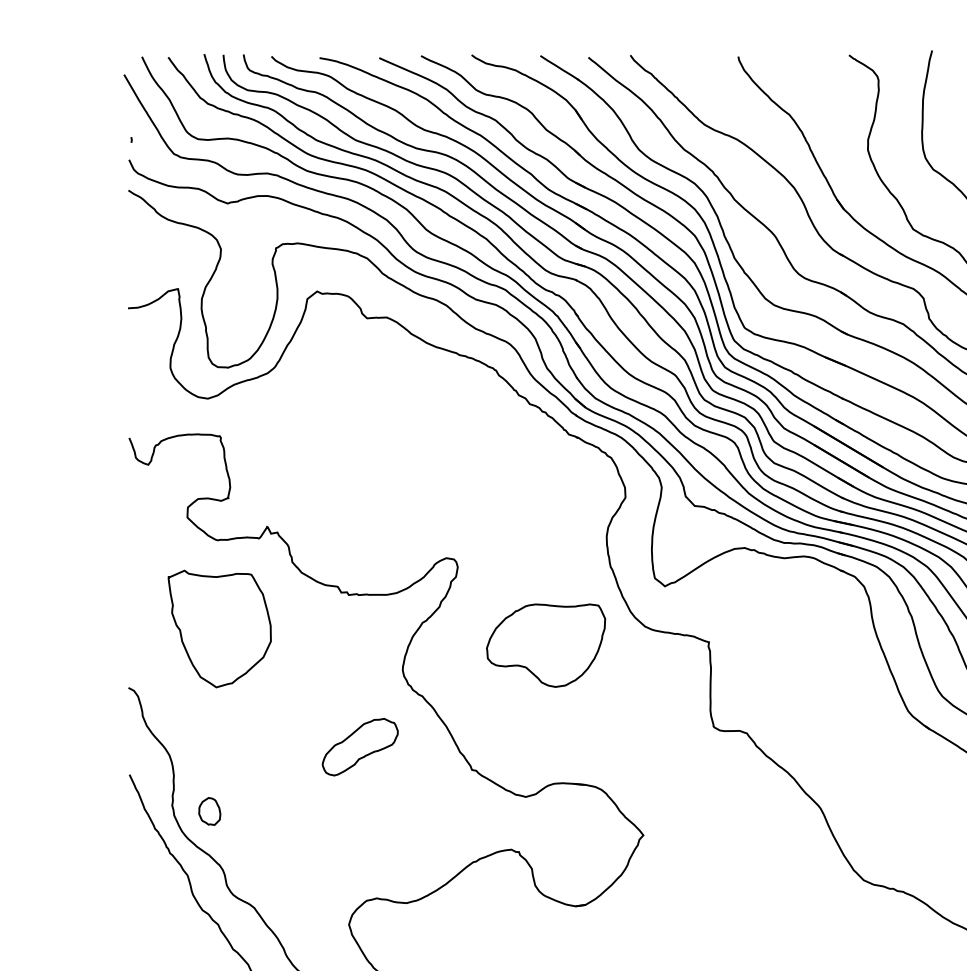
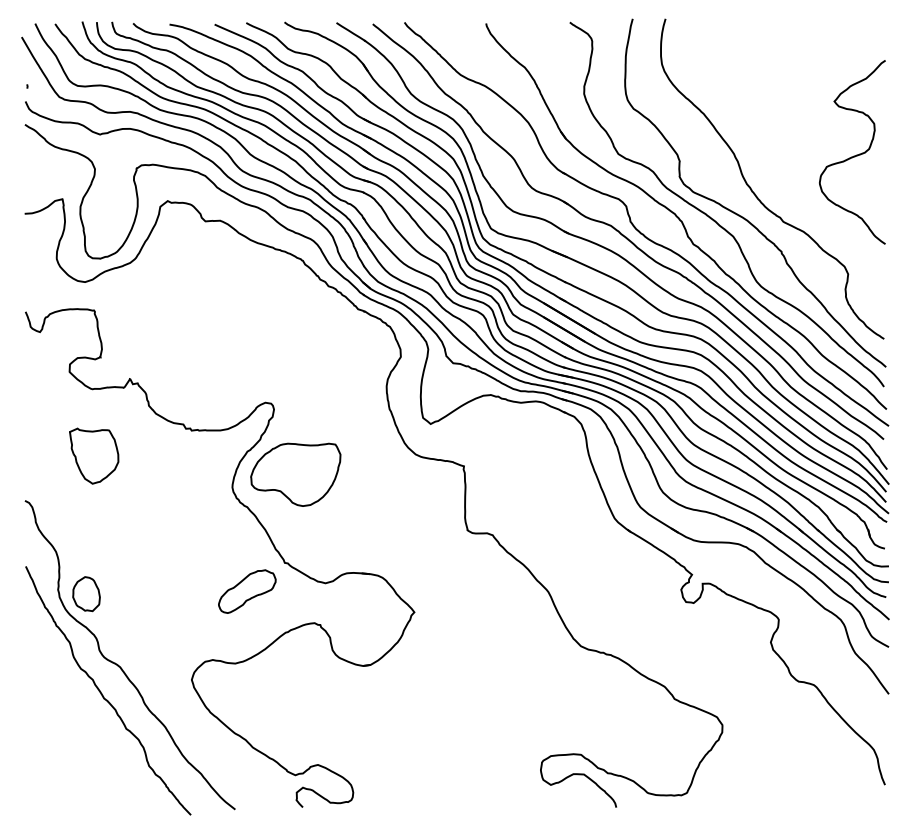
part: (220, 627) -> (94, 455), size x0.62
part: (545, 645) -> (295, 474), moved
part: (360, 746) -> (247, 591), moved
part: (209, 811) -> (86, 594), size x1.67

